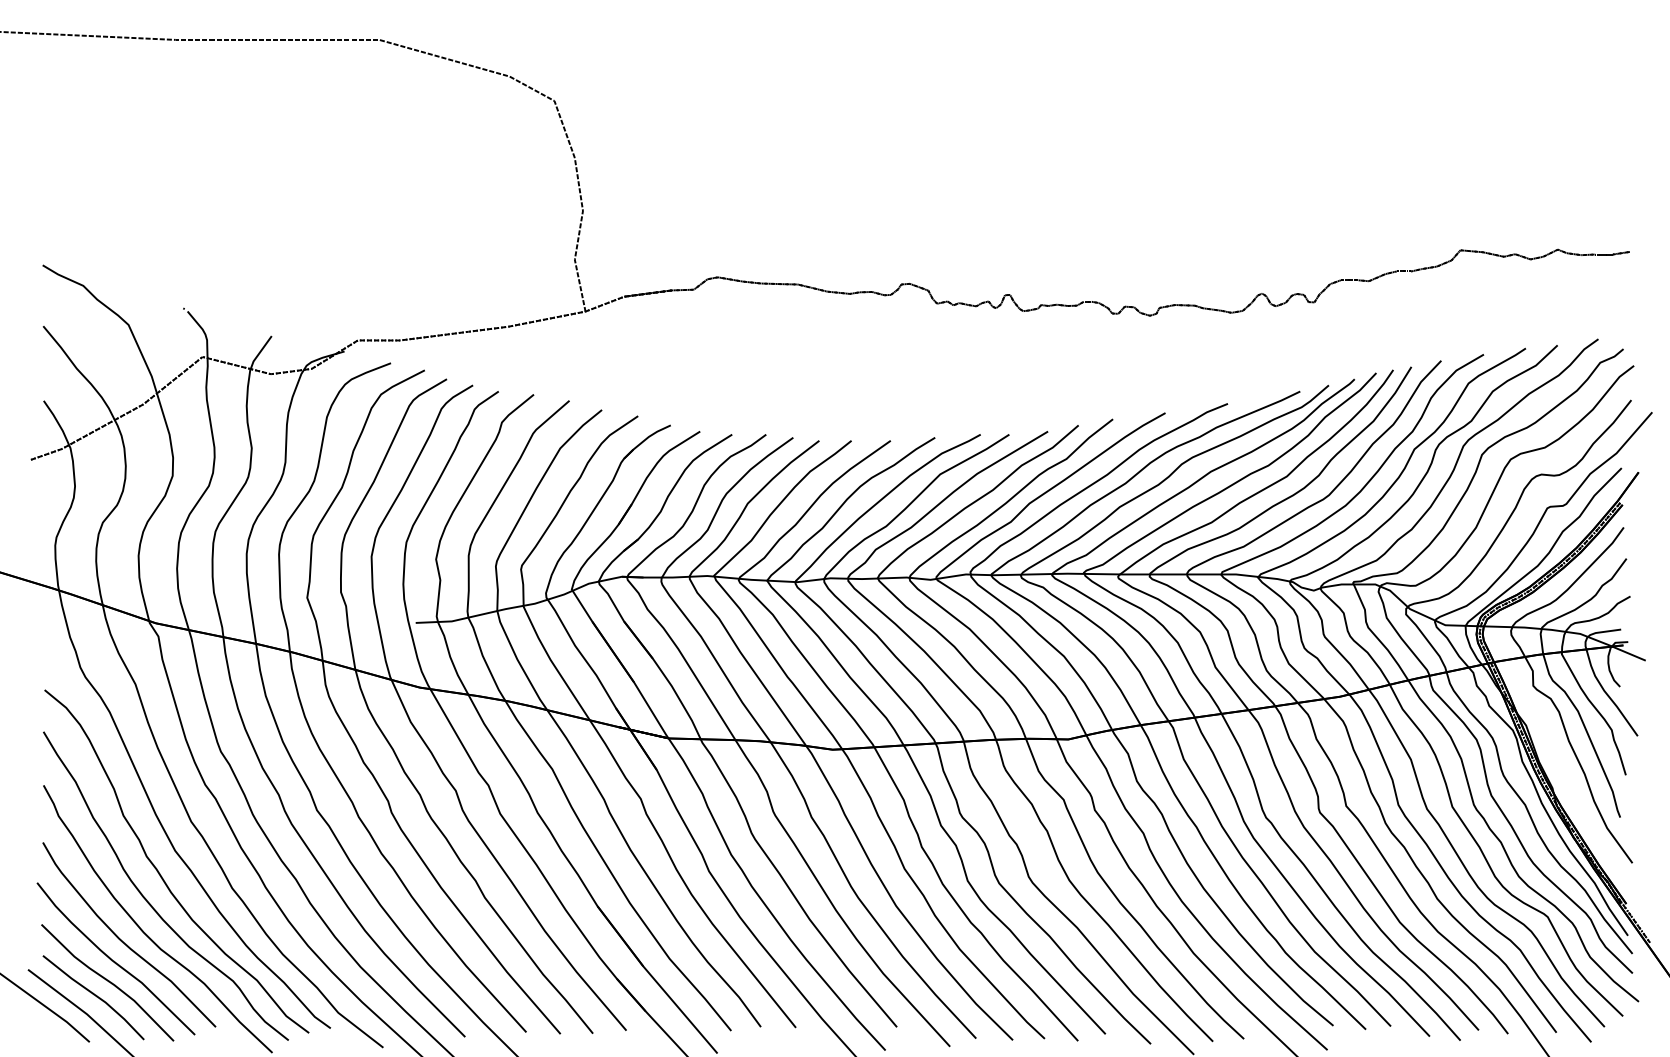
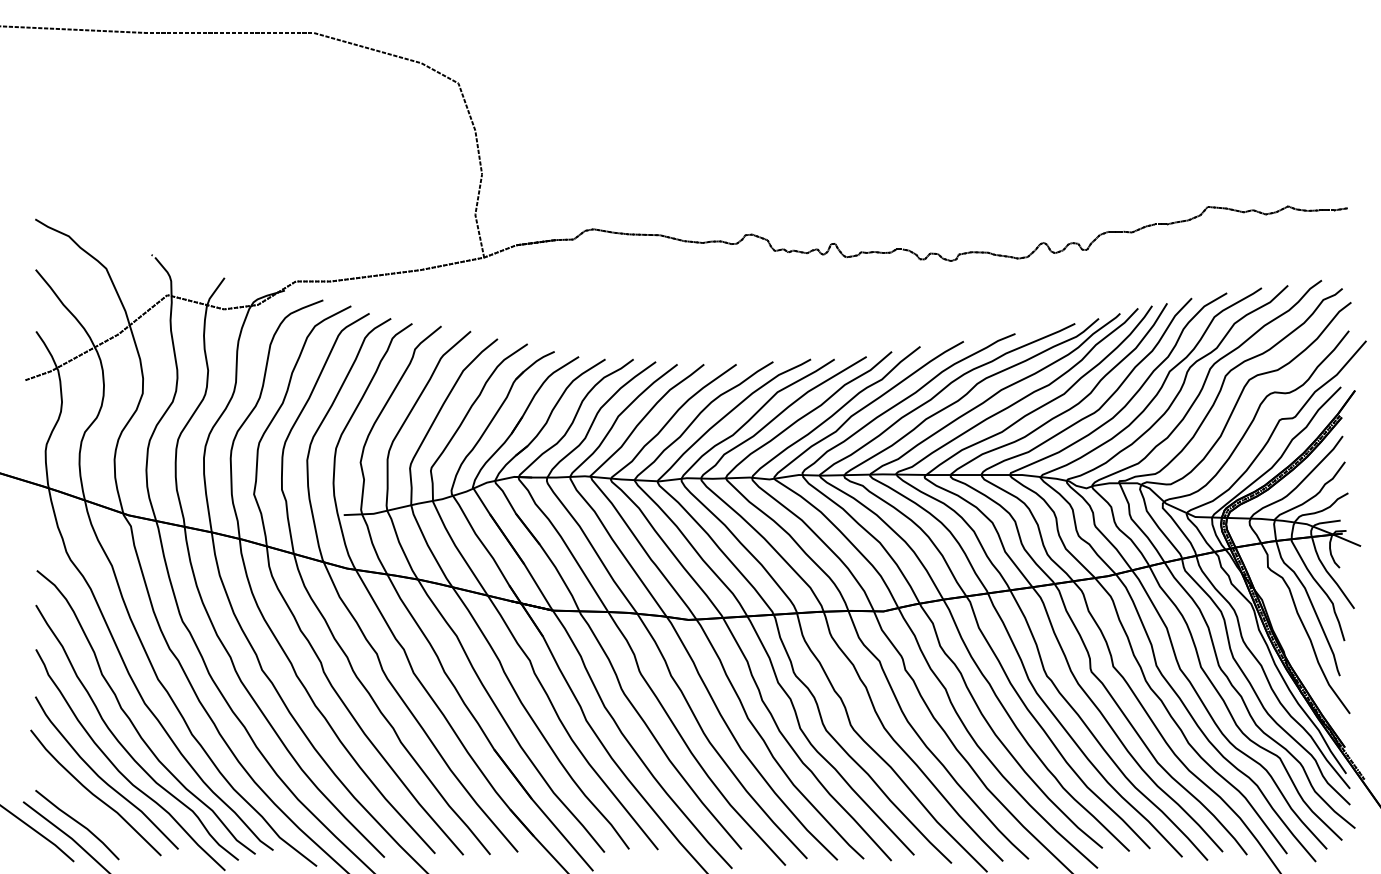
curve: (107, 981) -> (88, 811), removed

